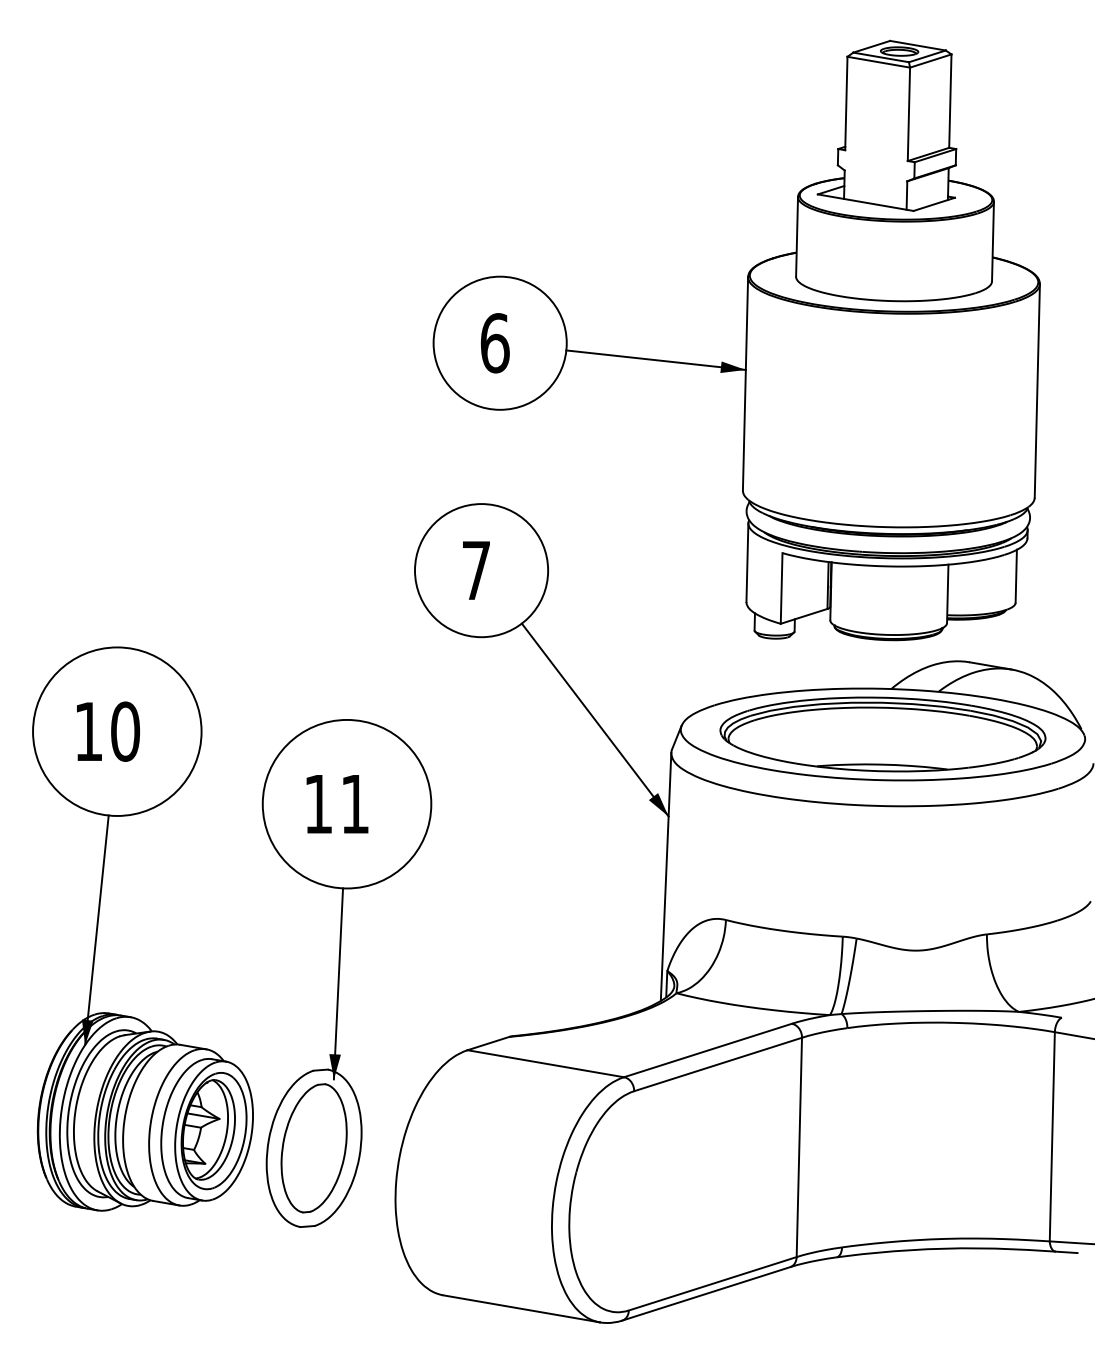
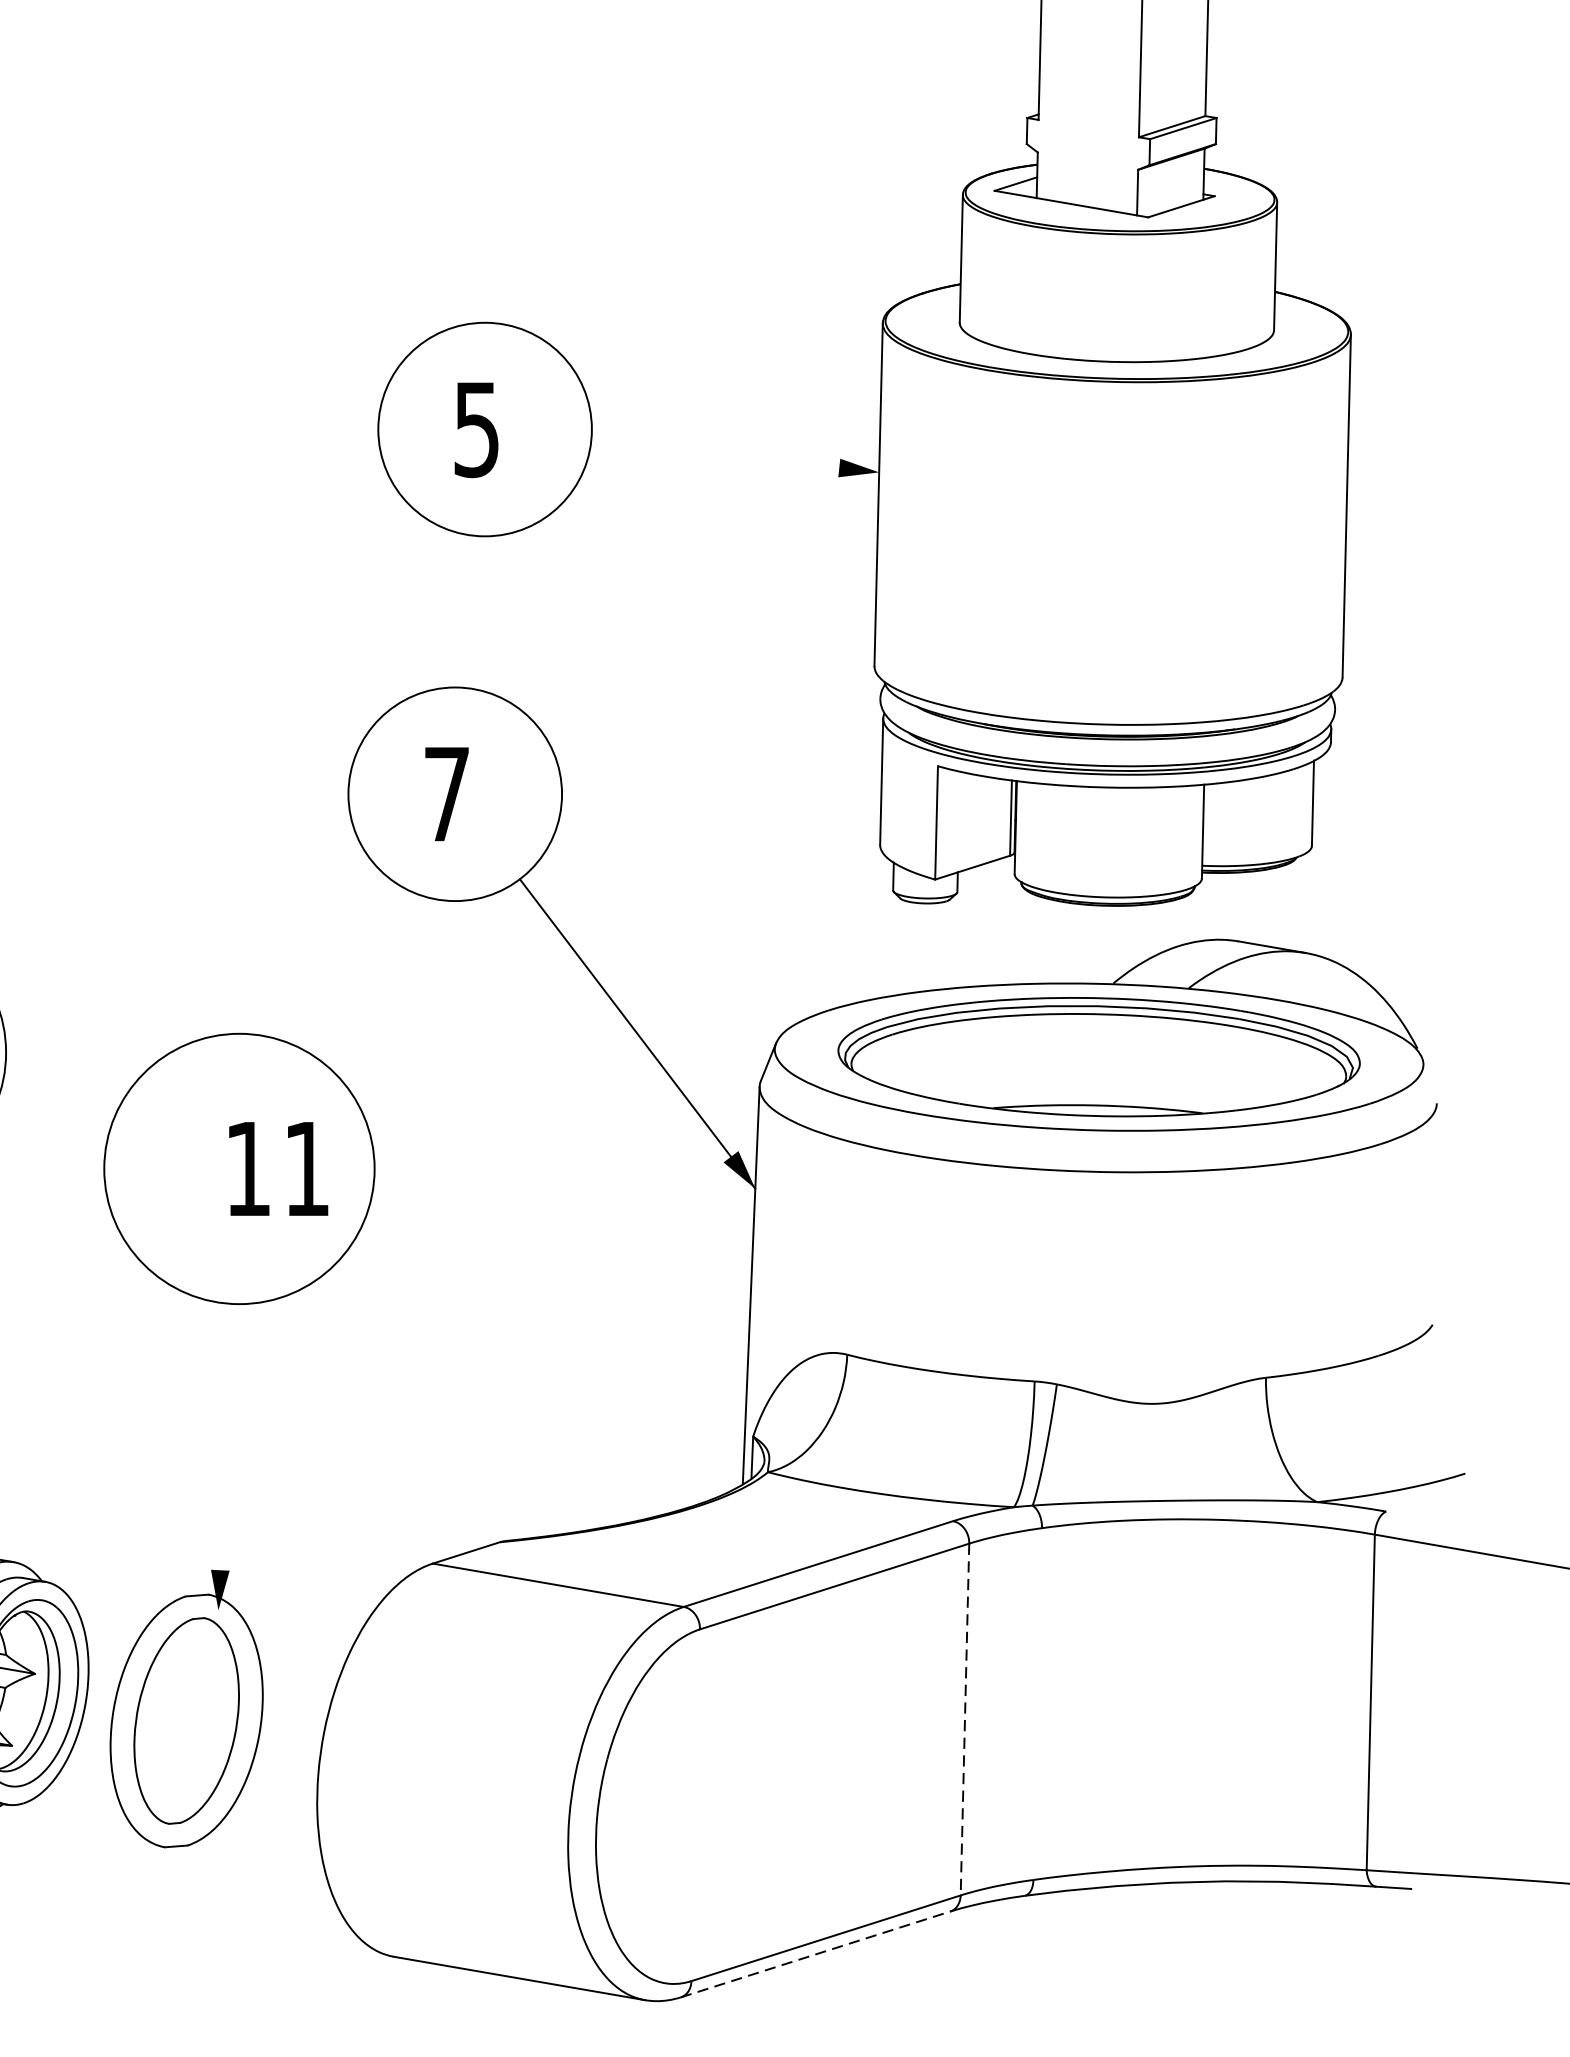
text: (494, 343) -> (475, 429), 6 -> 5
line: (655, 359) -> (734, 455), removed
text: (337, 804) -> (278, 1169), moved
line: (338, 983) -> (225, 1456), removed
line: (799, 1147) -> (965, 1719), solid -> dashed
line: (706, 1293) -> (816, 1953), solid -> dashed

